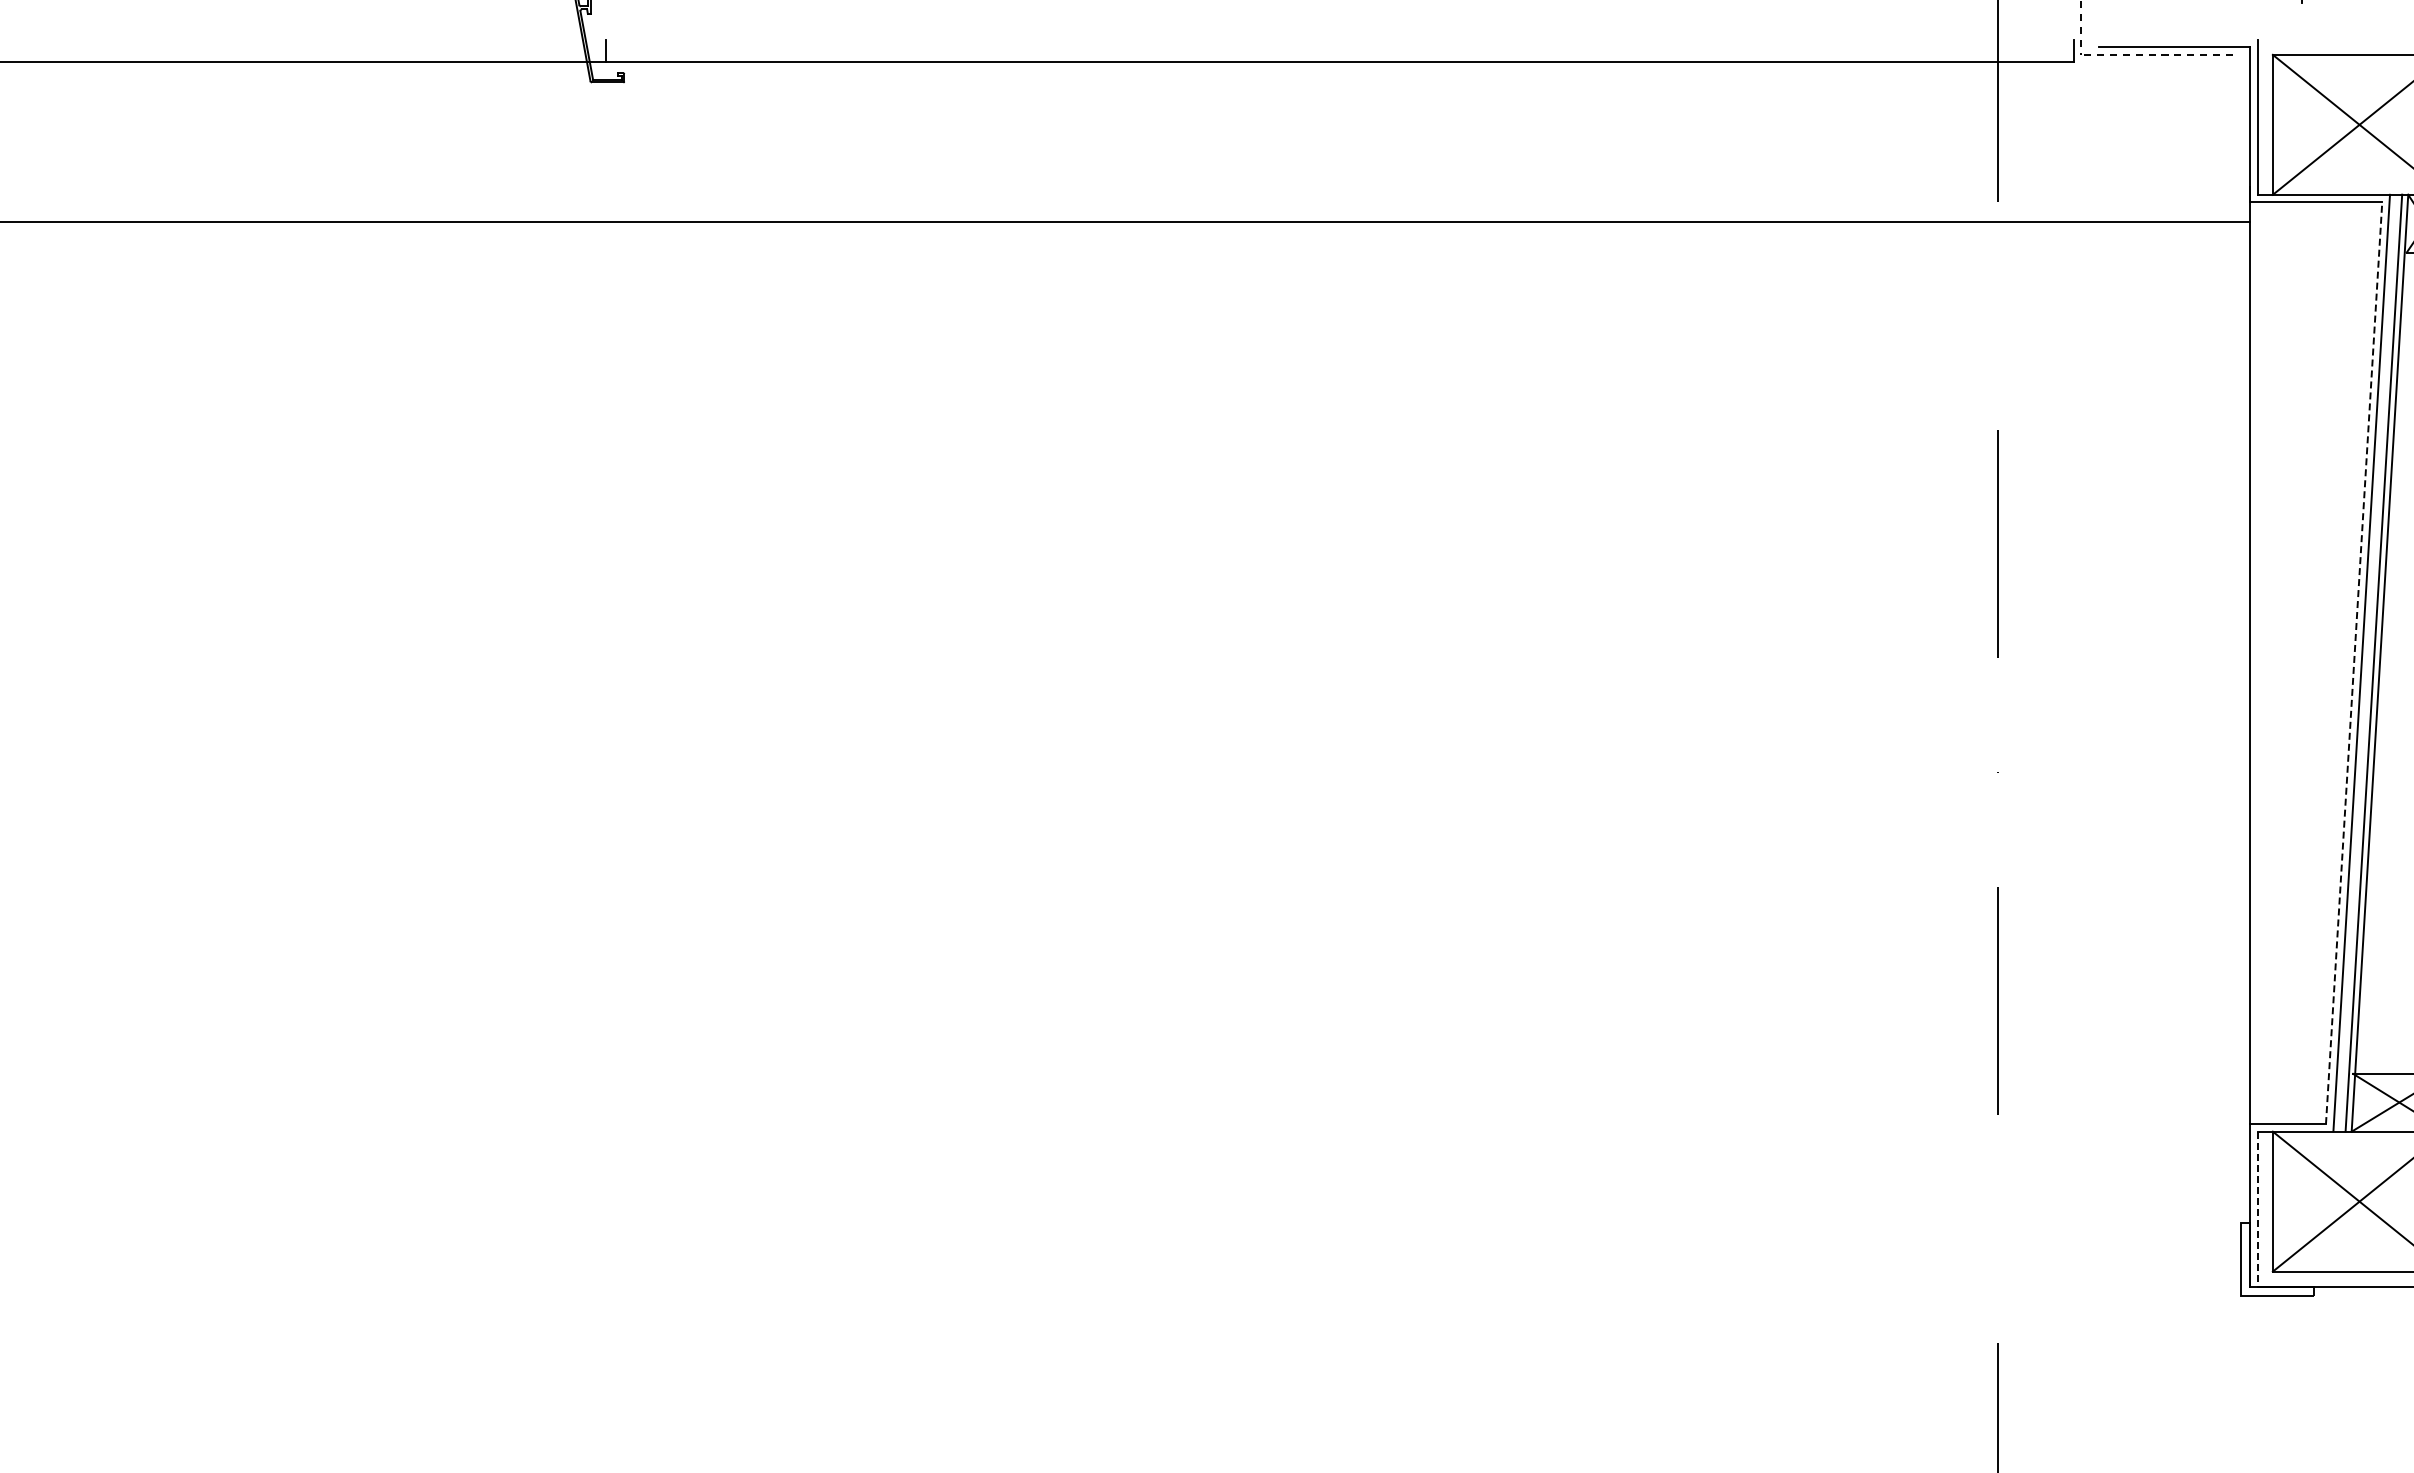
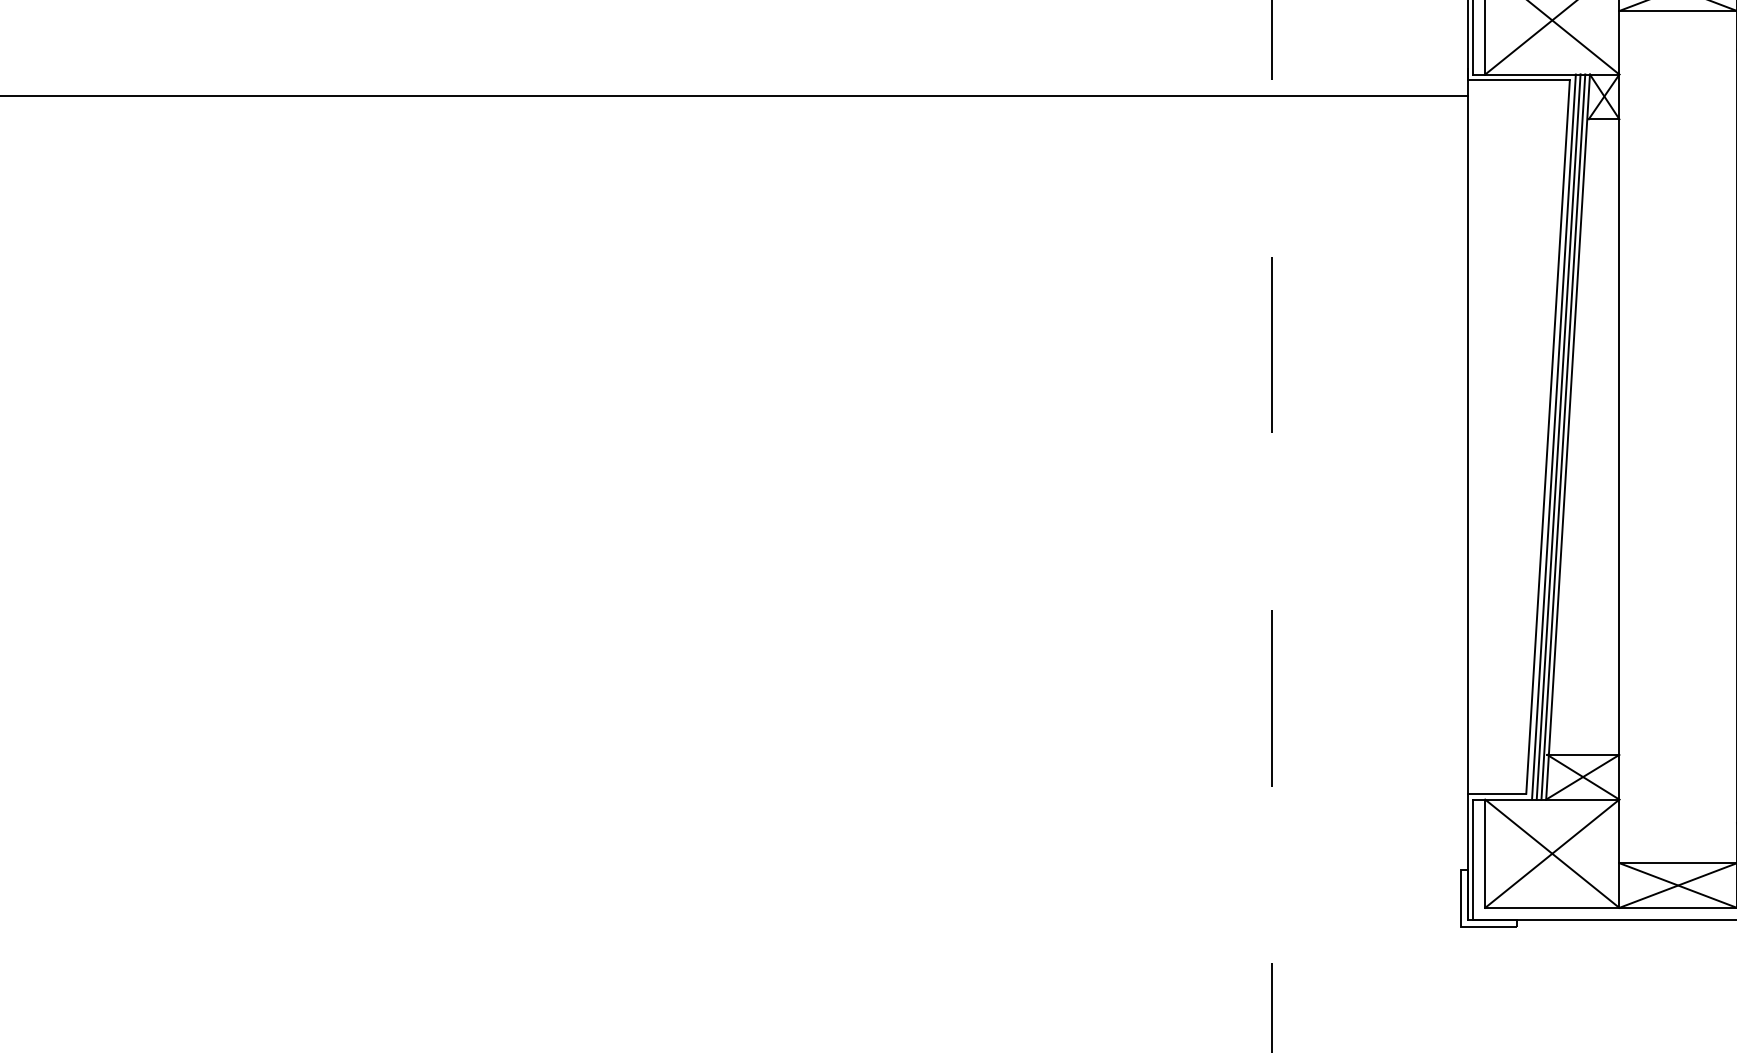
line: (2367, 662) -> (1558, 436), added
line: (2354, 663) -> (1548, 437), dashed -> solid
line: (2257, 1209) -> (1473, 859), dashed -> solid

